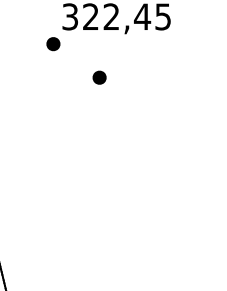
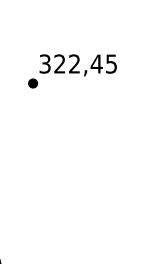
part: (98, 77) -> (65, 107), removed

